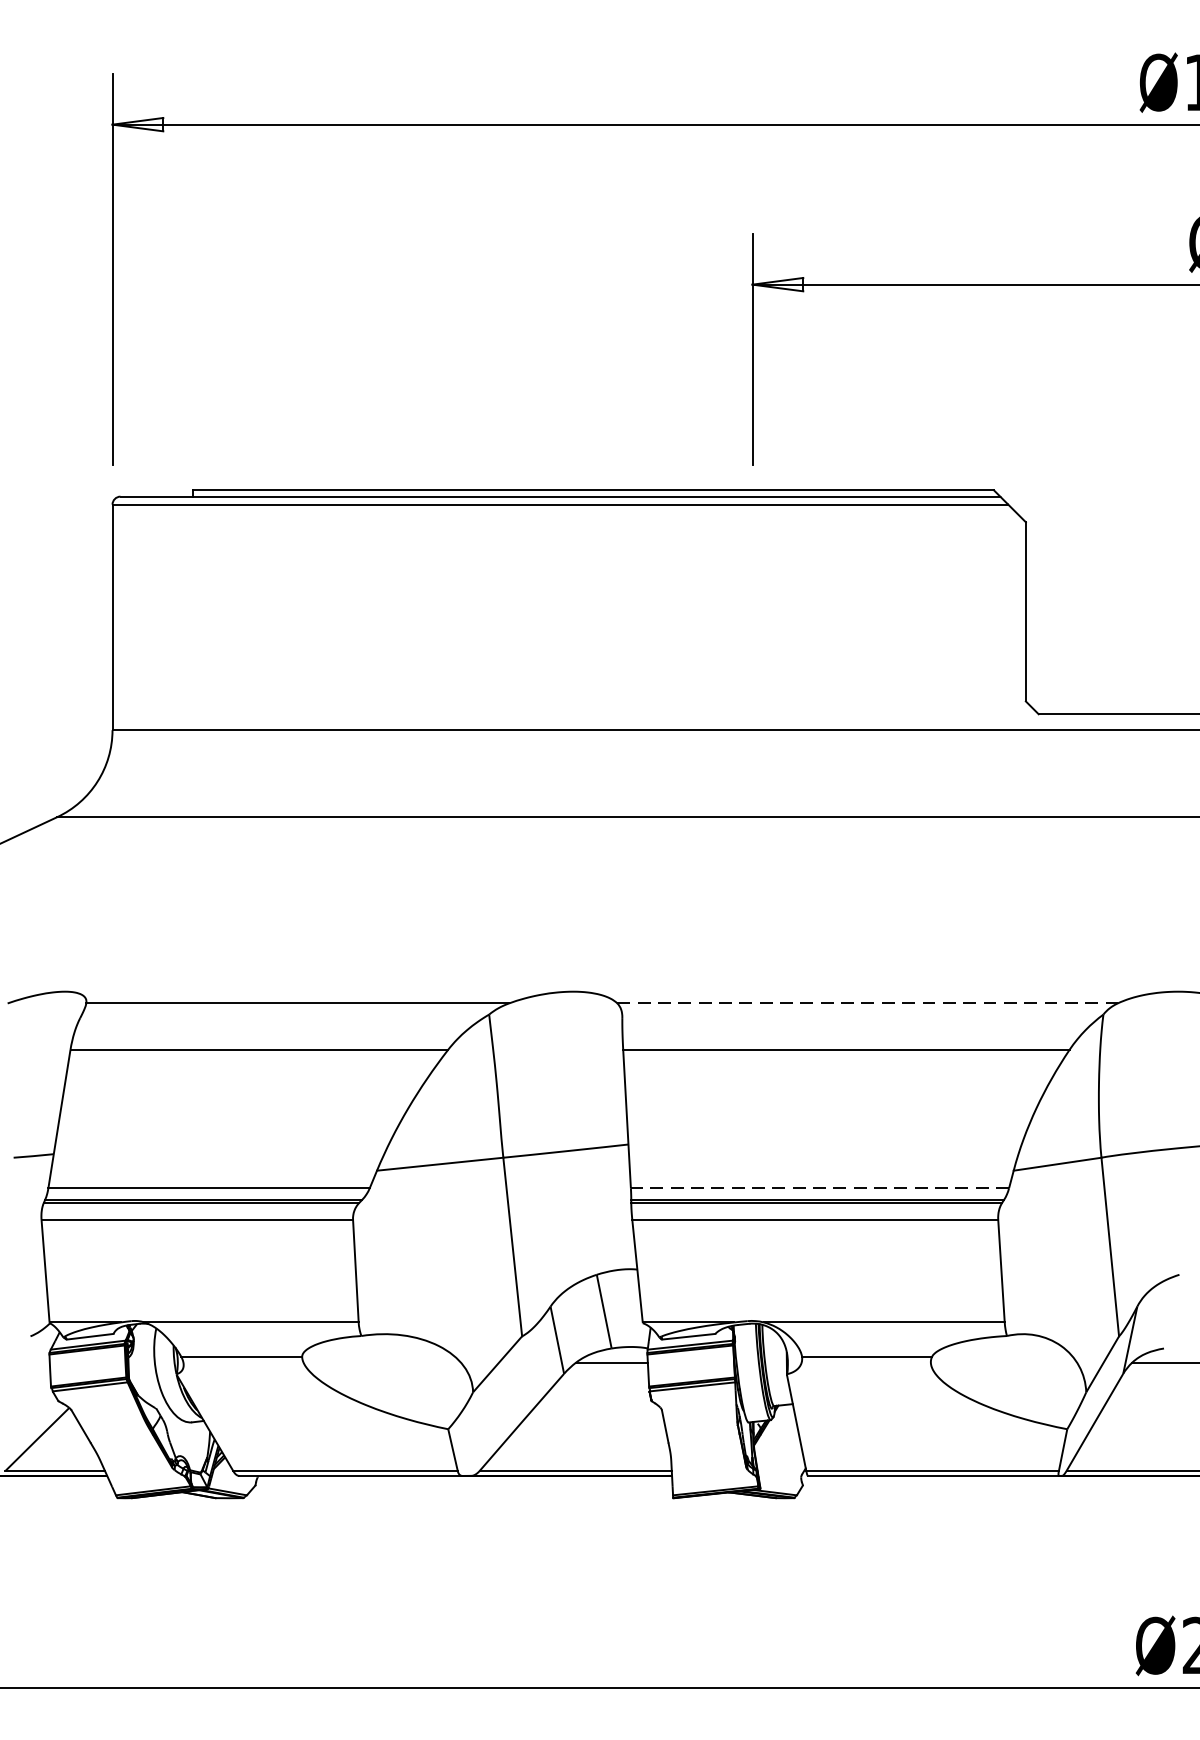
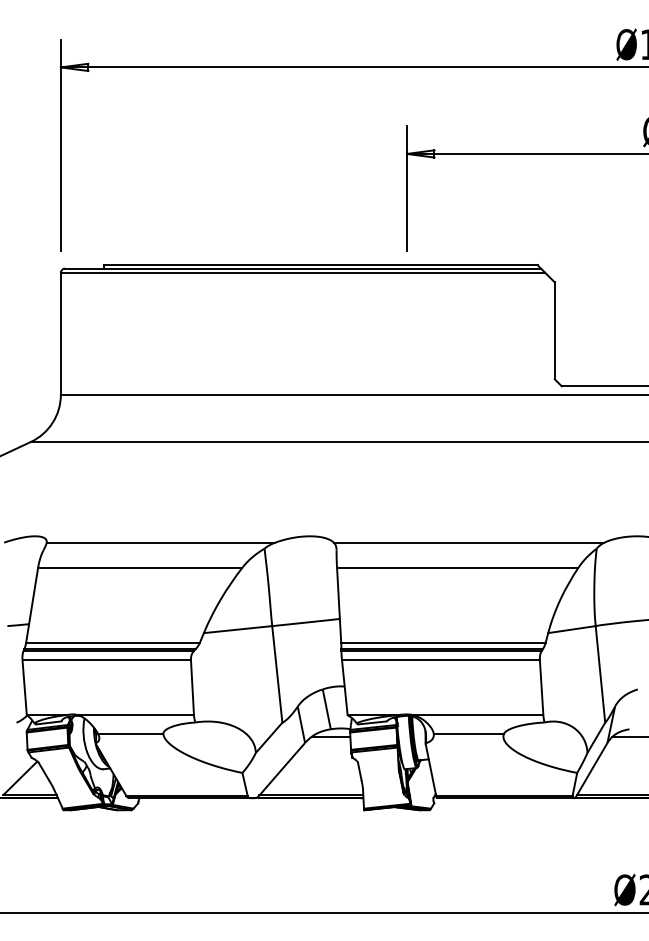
line: (868, 1003) -> (469, 542), dashed -> solid
line: (818, 1188) -> (442, 642), dashed -> solid

